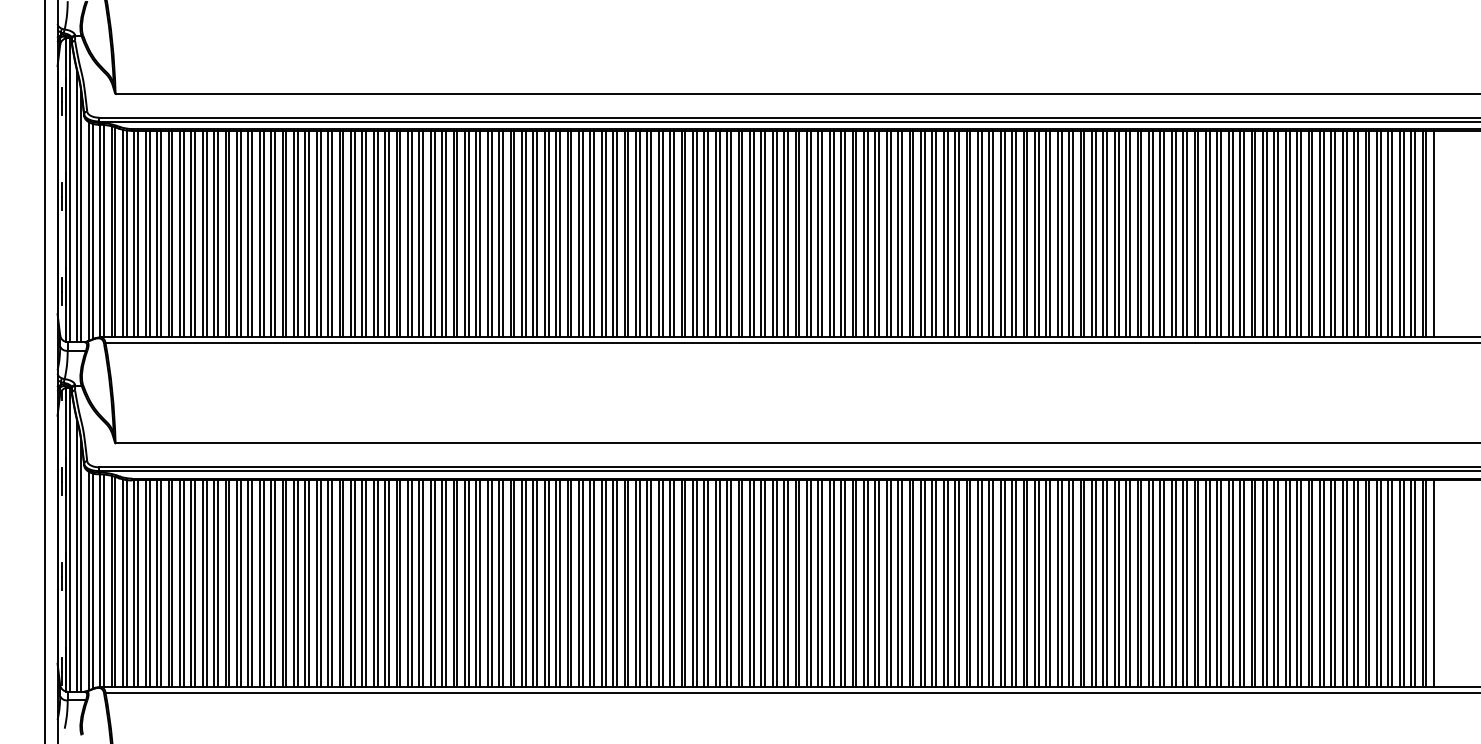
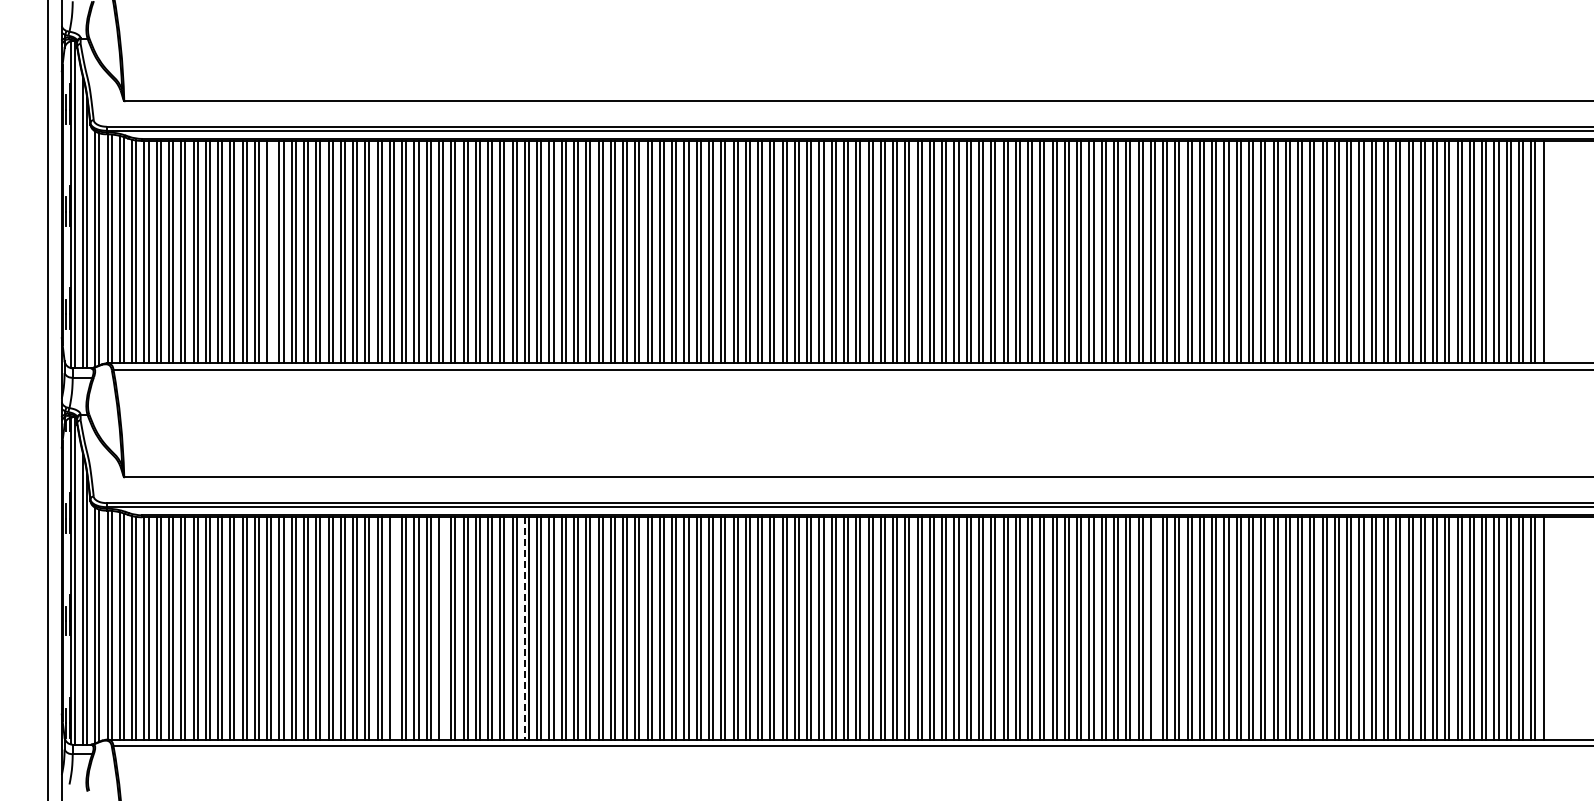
line: (252, 233) -> (271, 251), removed
line: (366, 583) -> (394, 628), removed
line: (412, 583) -> (443, 628), removed
line: (487, 583) -> (524, 628), solid -> dashed
line: (1072, 583) -> (1154, 628), removed

